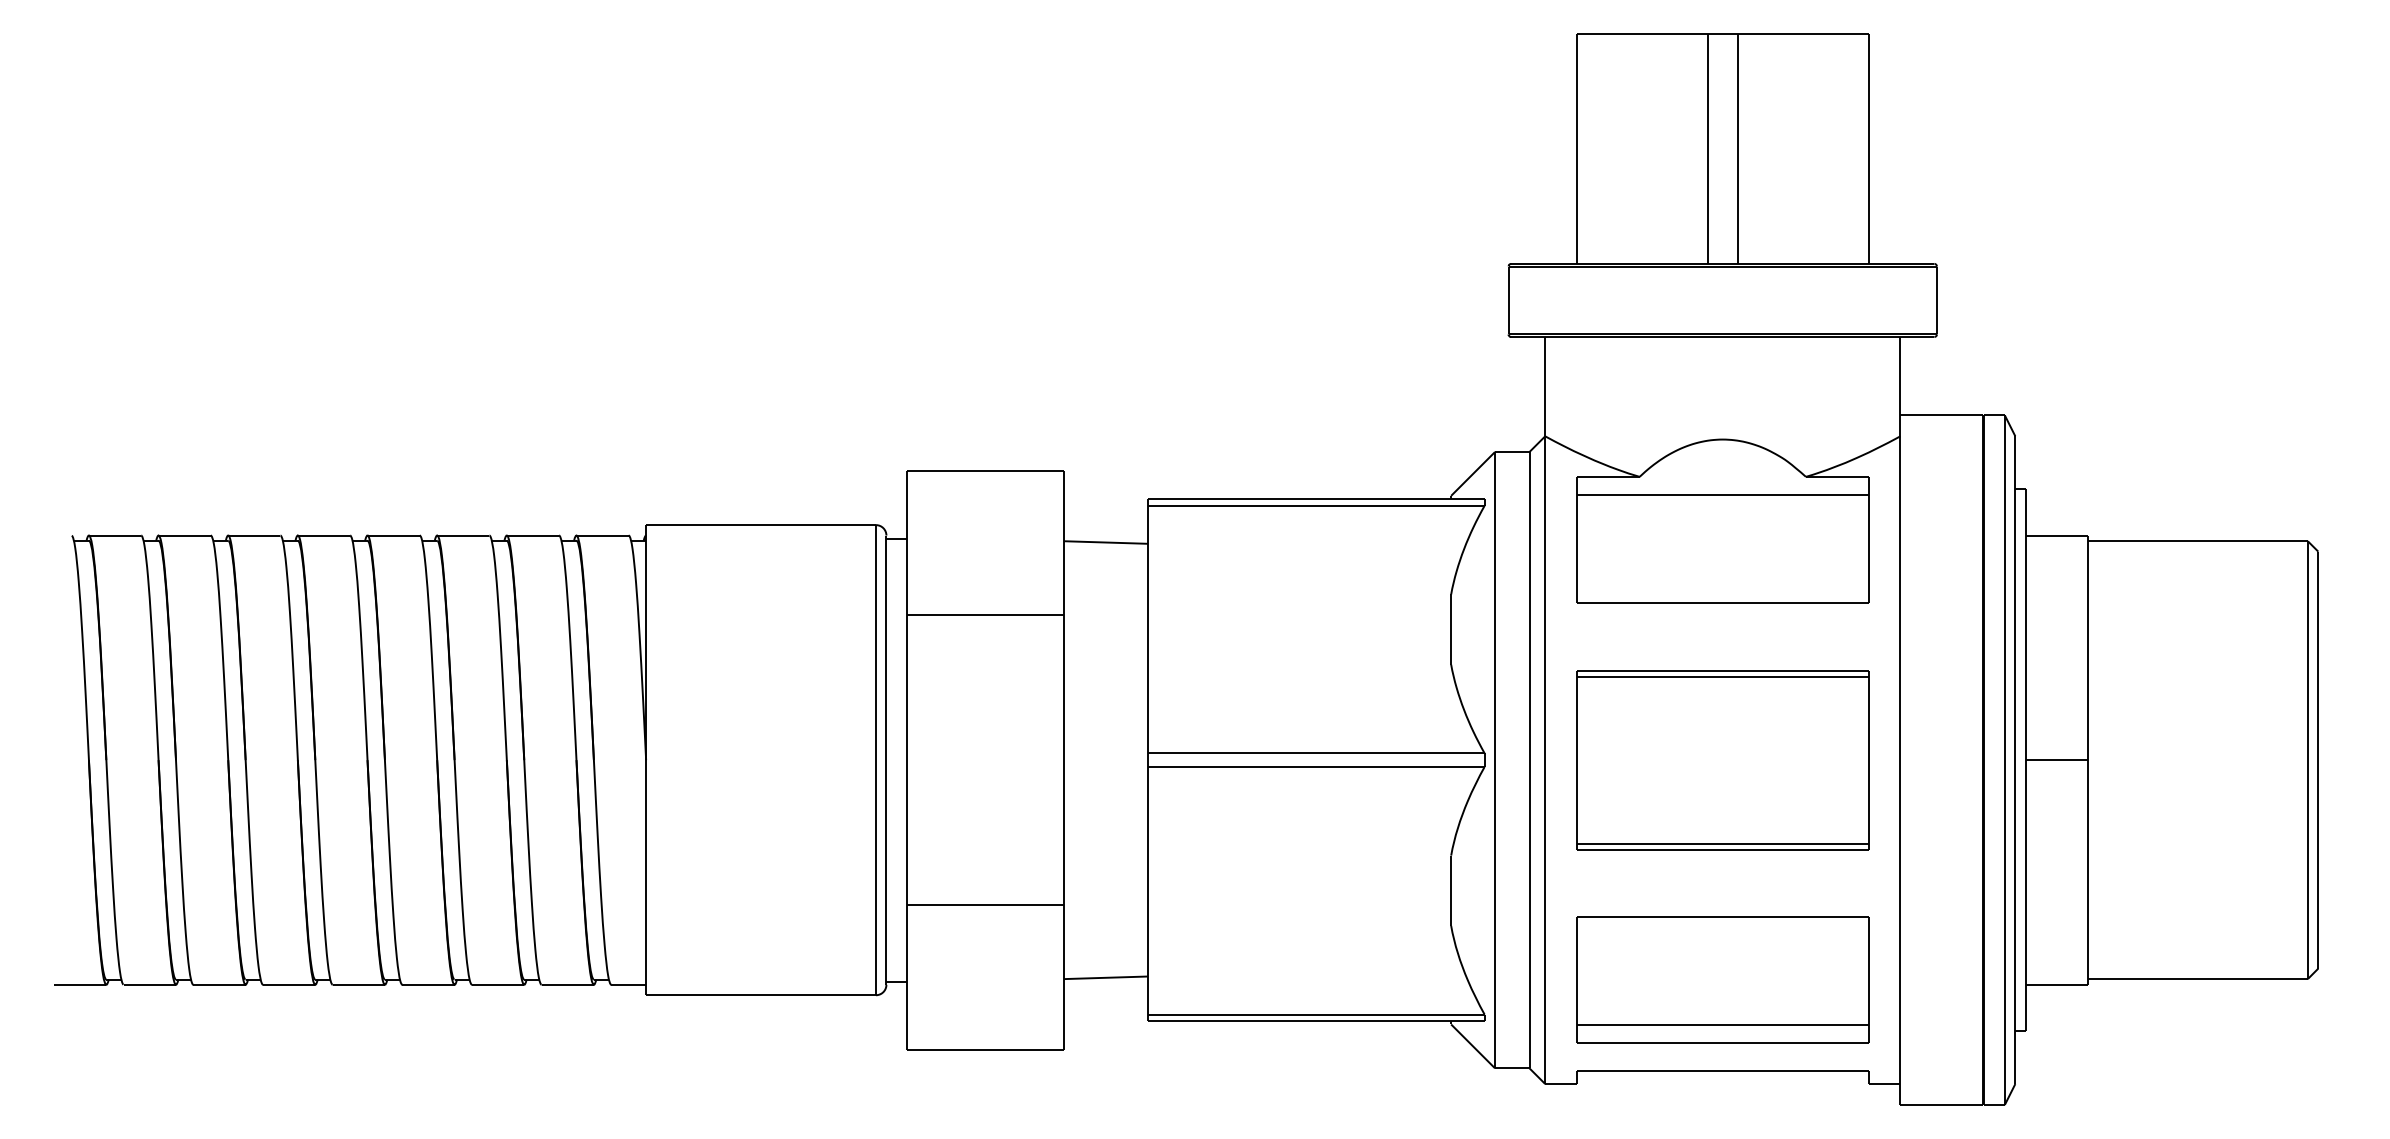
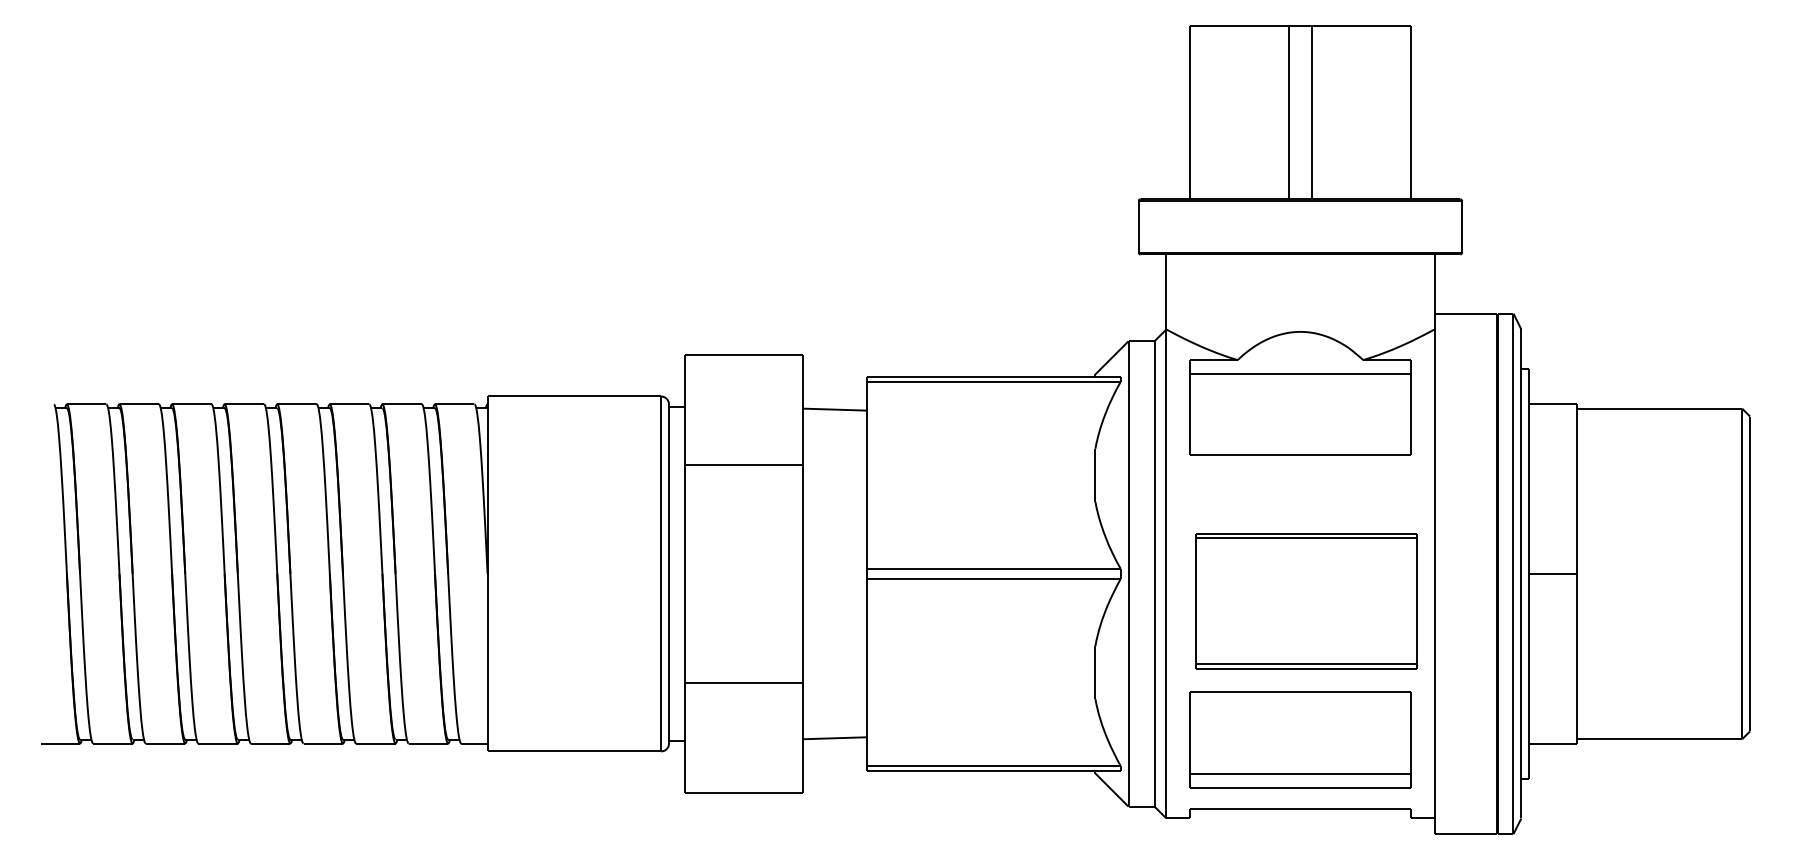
part: (1722, 760) -> (1306, 601), moved

